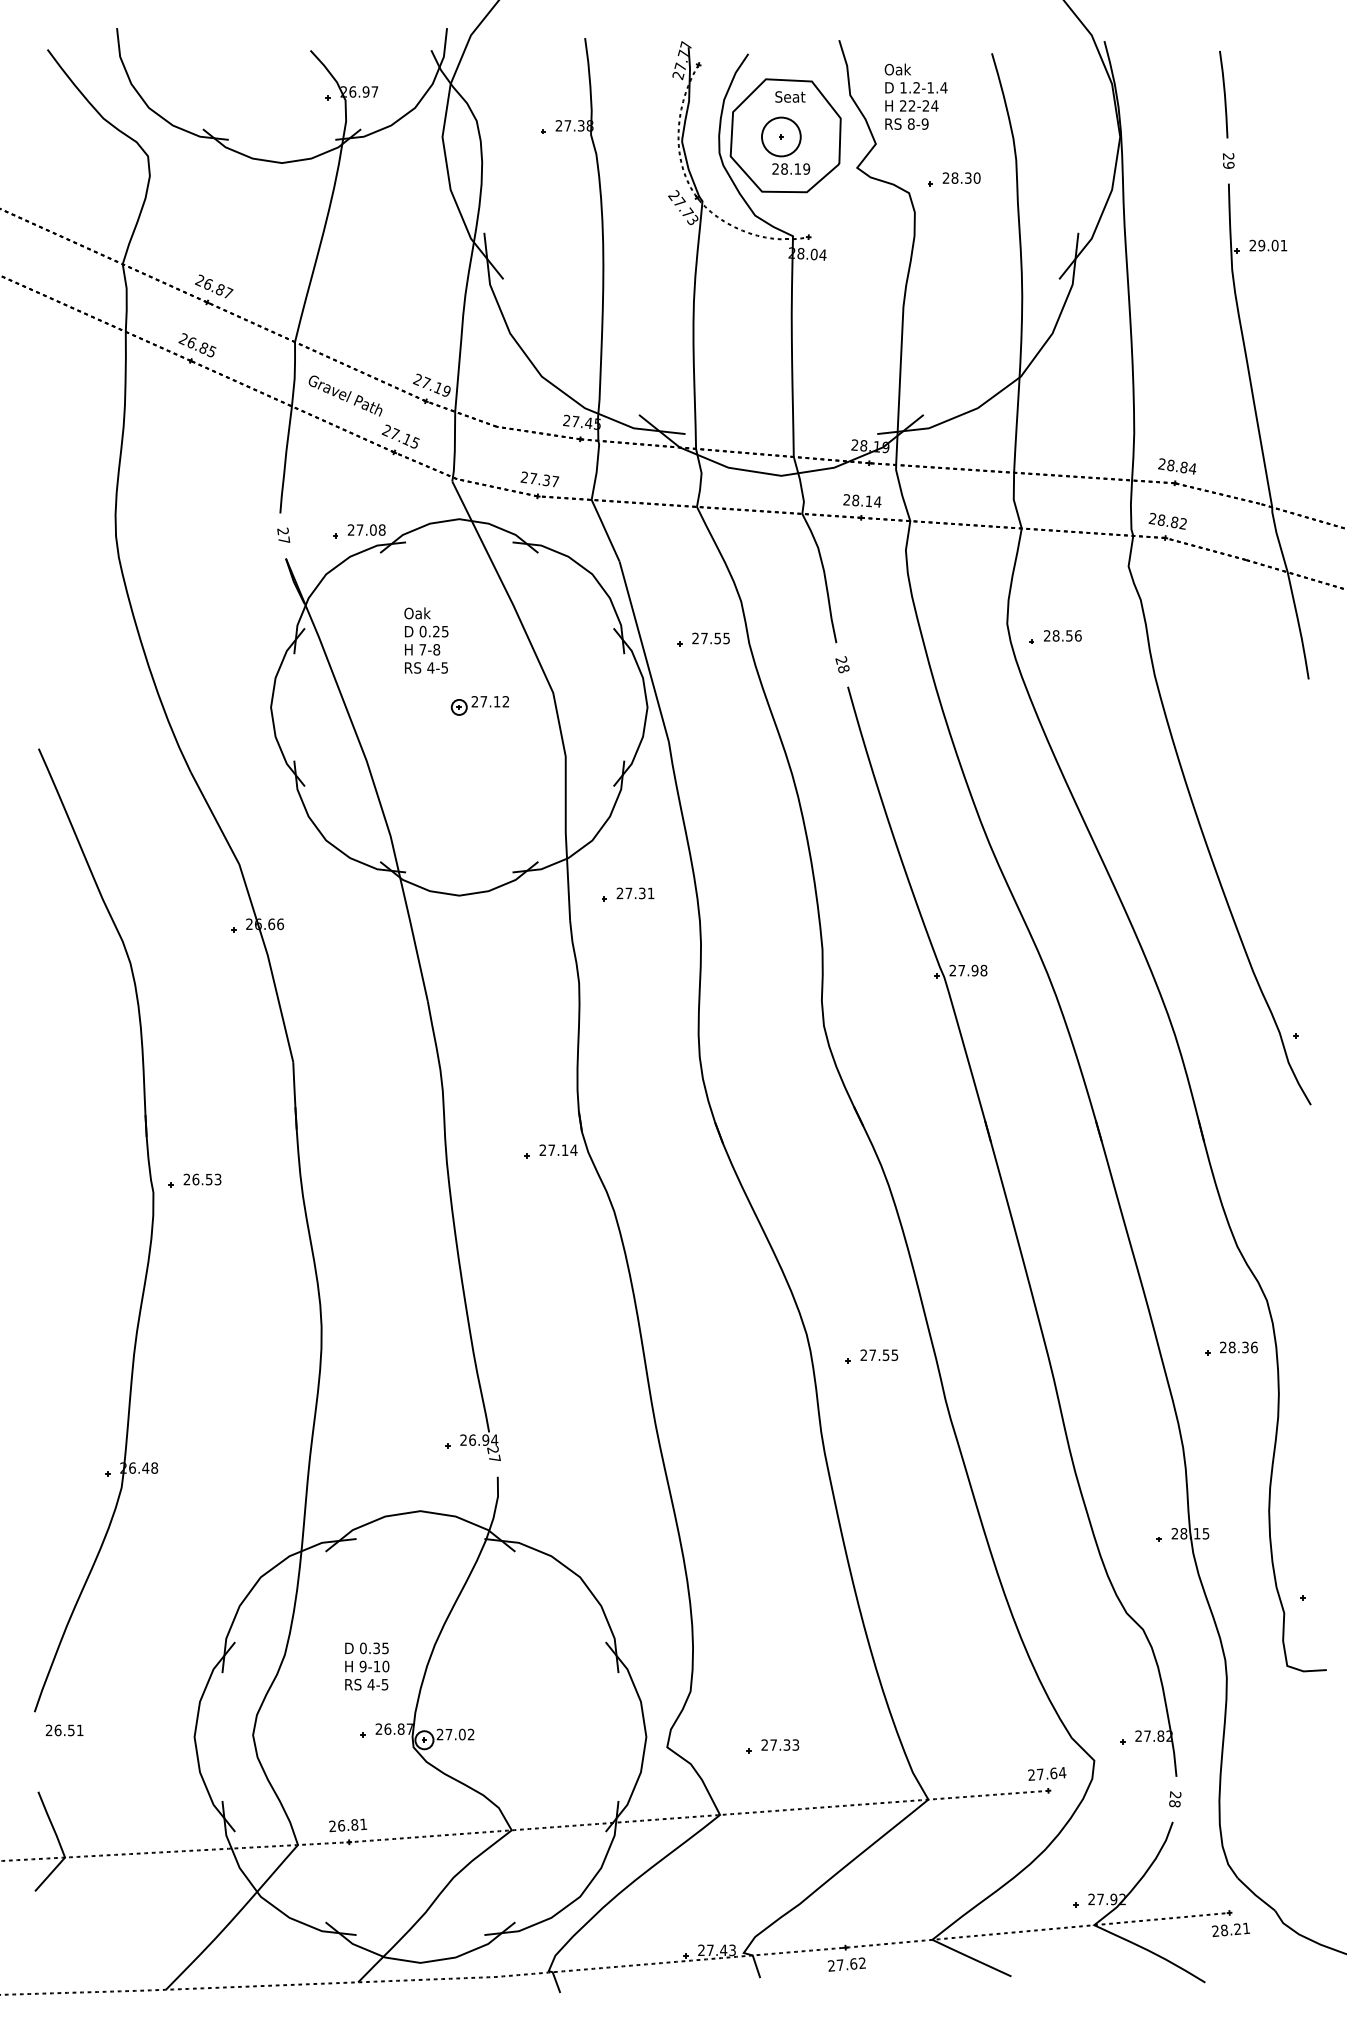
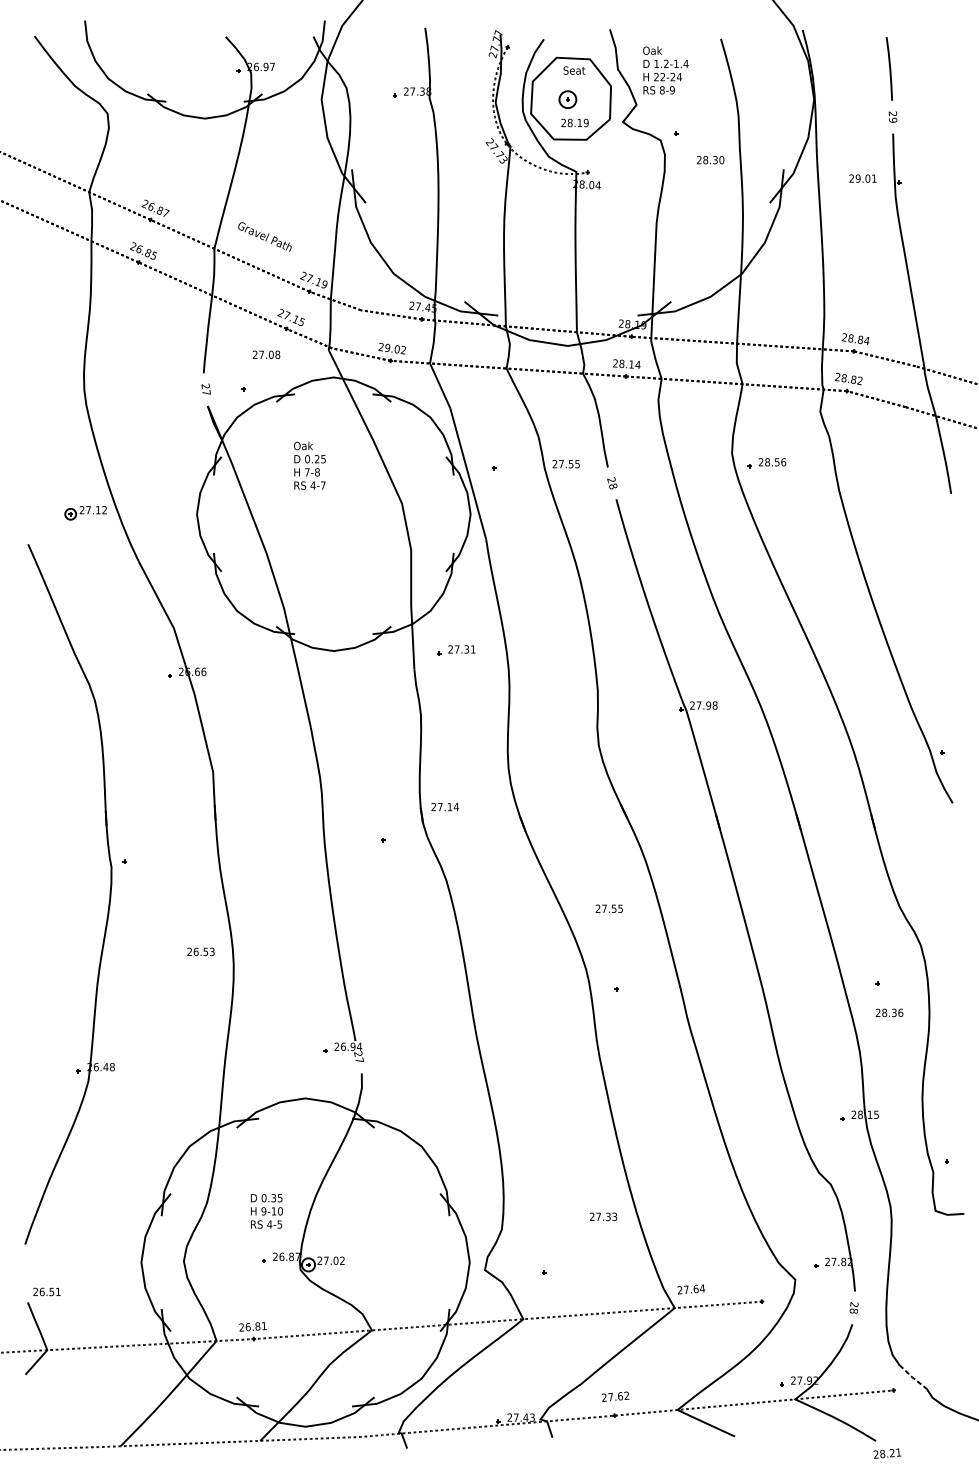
circle: (780, 136) -> (567, 99), size x0.6
text: (961, 177) -> (710, 159), moved
text: (1268, 245) -> (863, 178), moved
text: (345, 395) -> (264, 236), moved
text: (544, 479) -> (395, 348), 27.37 -> 29.02
text: (366, 529) -> (266, 354), moved
text: (710, 638) -> (565, 464), moved
text: (444, 667) -> (323, 485), 4-5 -> 4-7
part: (479, 705) -> (85, 512), moved
text: (558, 1149) -> (445, 806), moved
text: (202, 1179) -> (200, 951), moved
text: (1238, 1347) -> (889, 1012), moved
text: (879, 1354) -> (609, 908), moved
text: (64, 1730) -> (46, 1292), moved
text: (780, 1744) -> (603, 1216), moved
text: (1047, 1773) -> (691, 1289), moved
line: (1255, 1895) -> (912, 1377), solid -> dashed
text: (1231, 1929) -> (887, 1453), moved
text: (846, 1964) -> (615, 1396), moved

